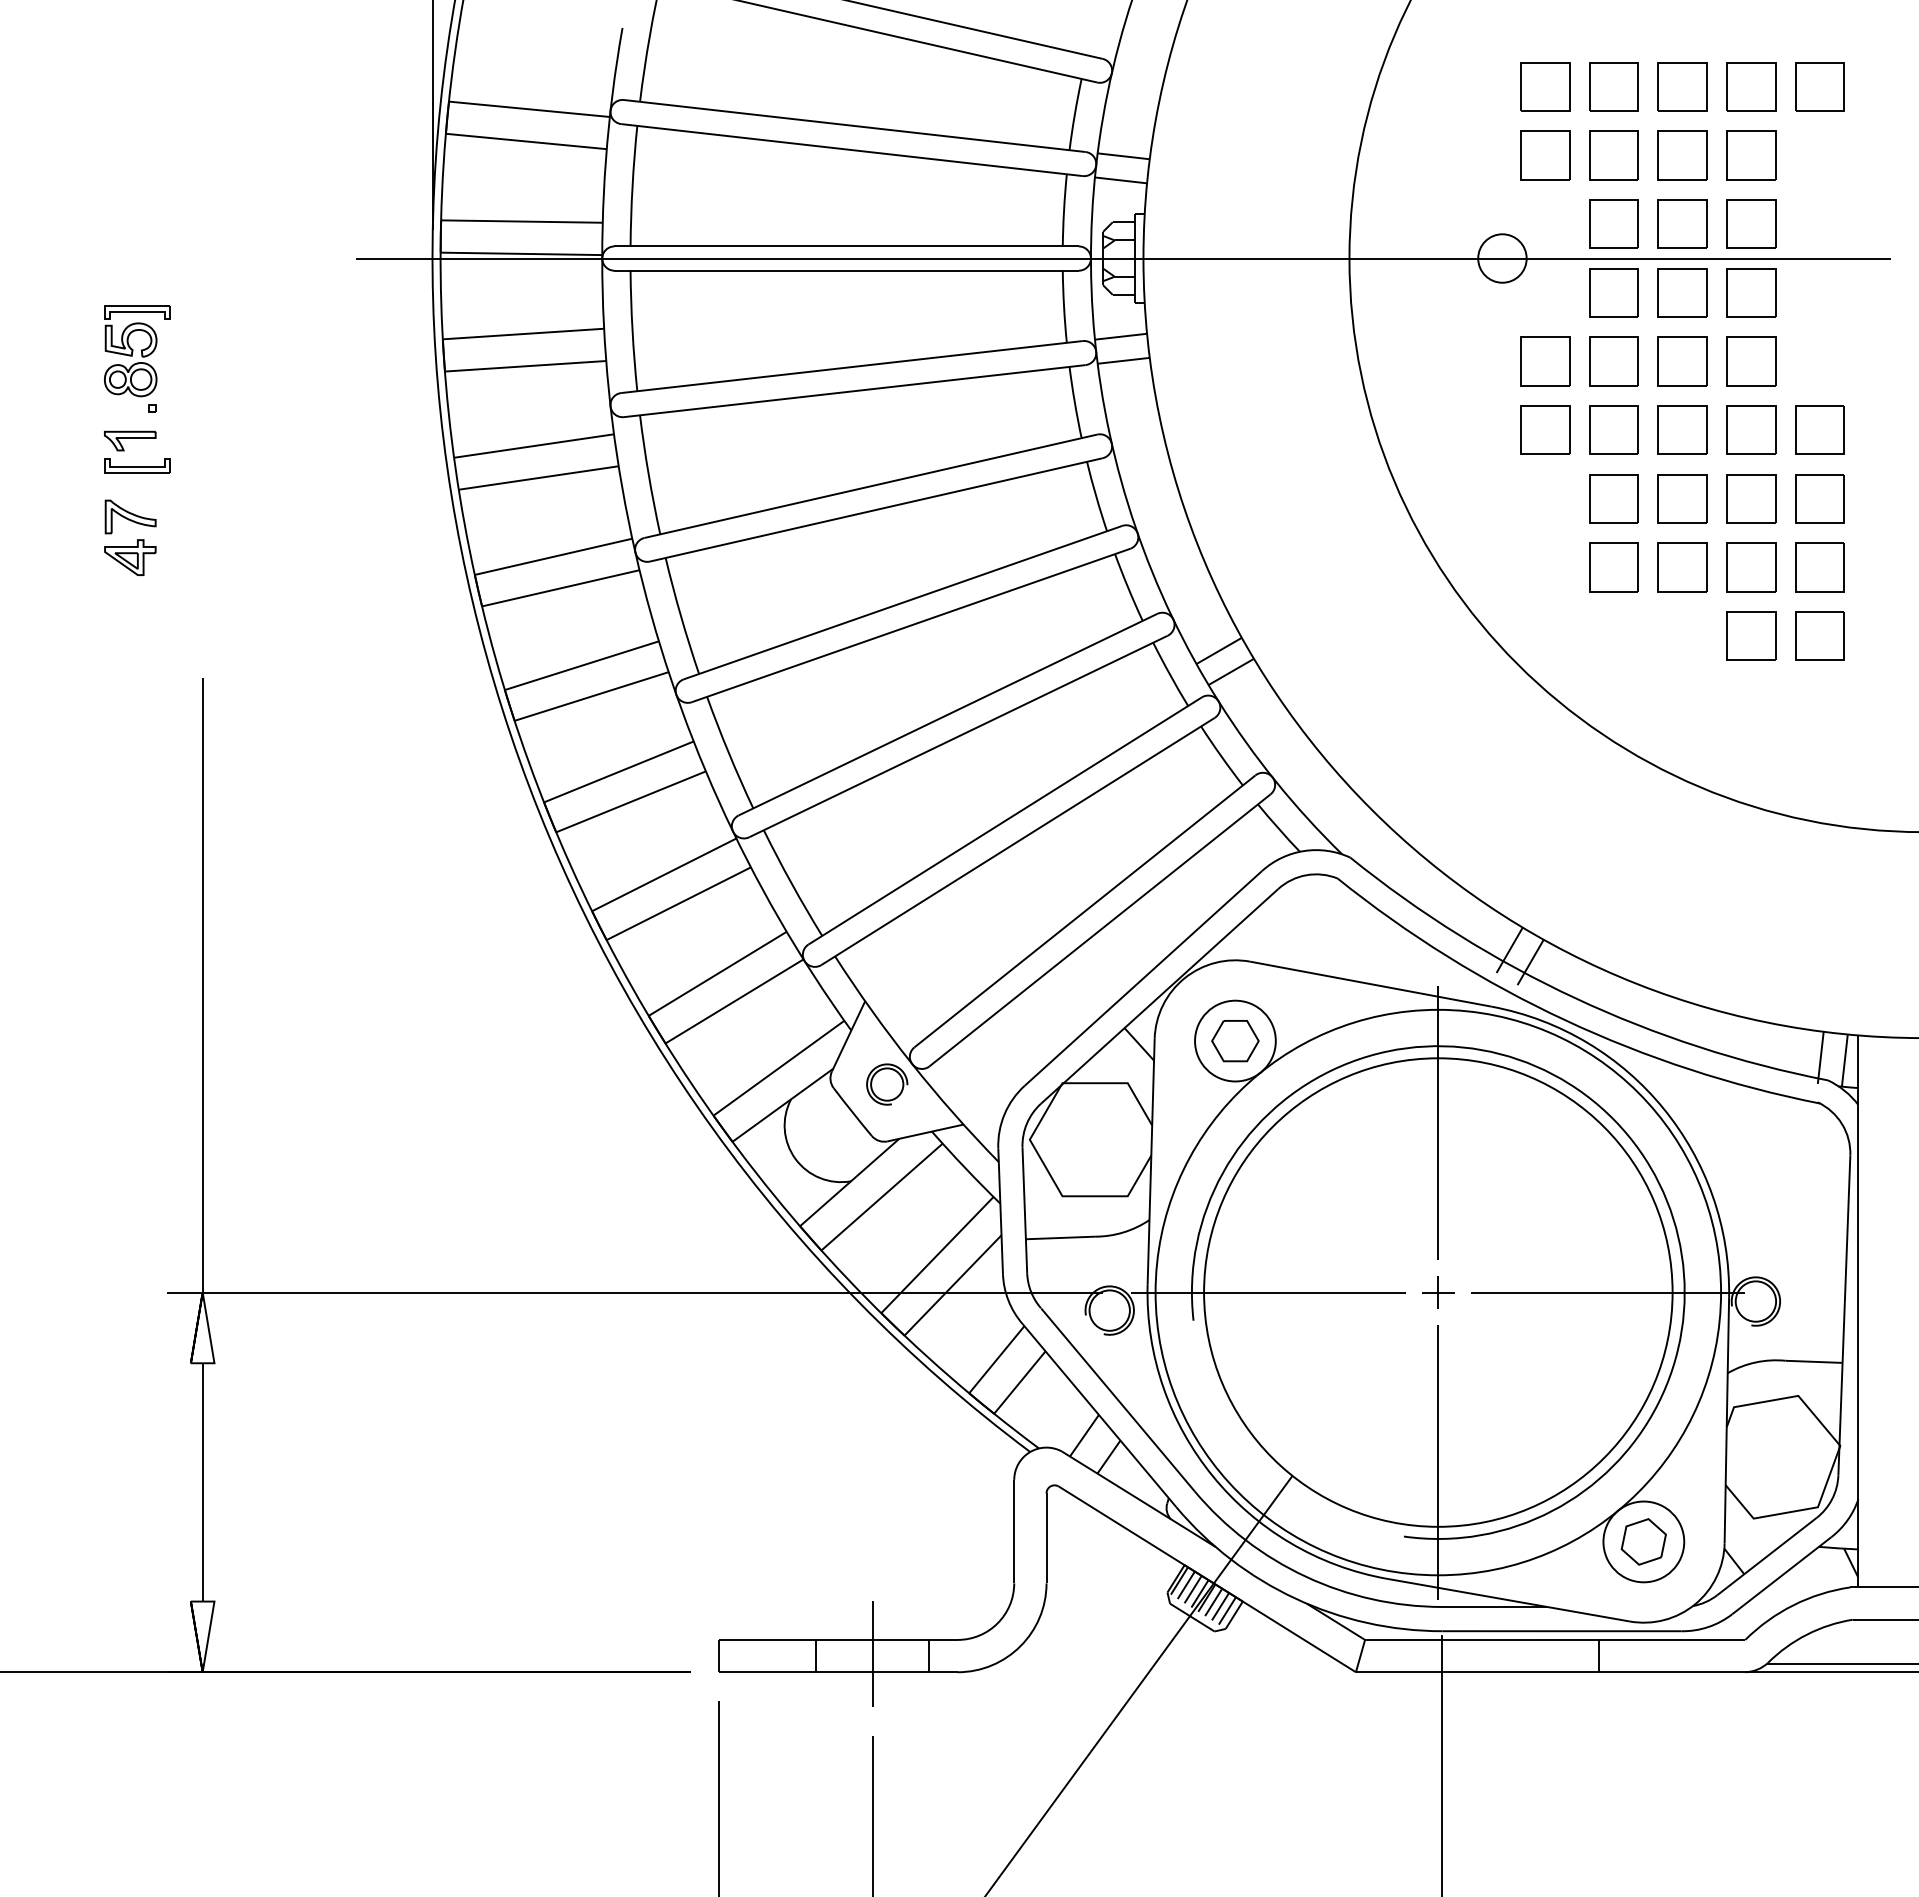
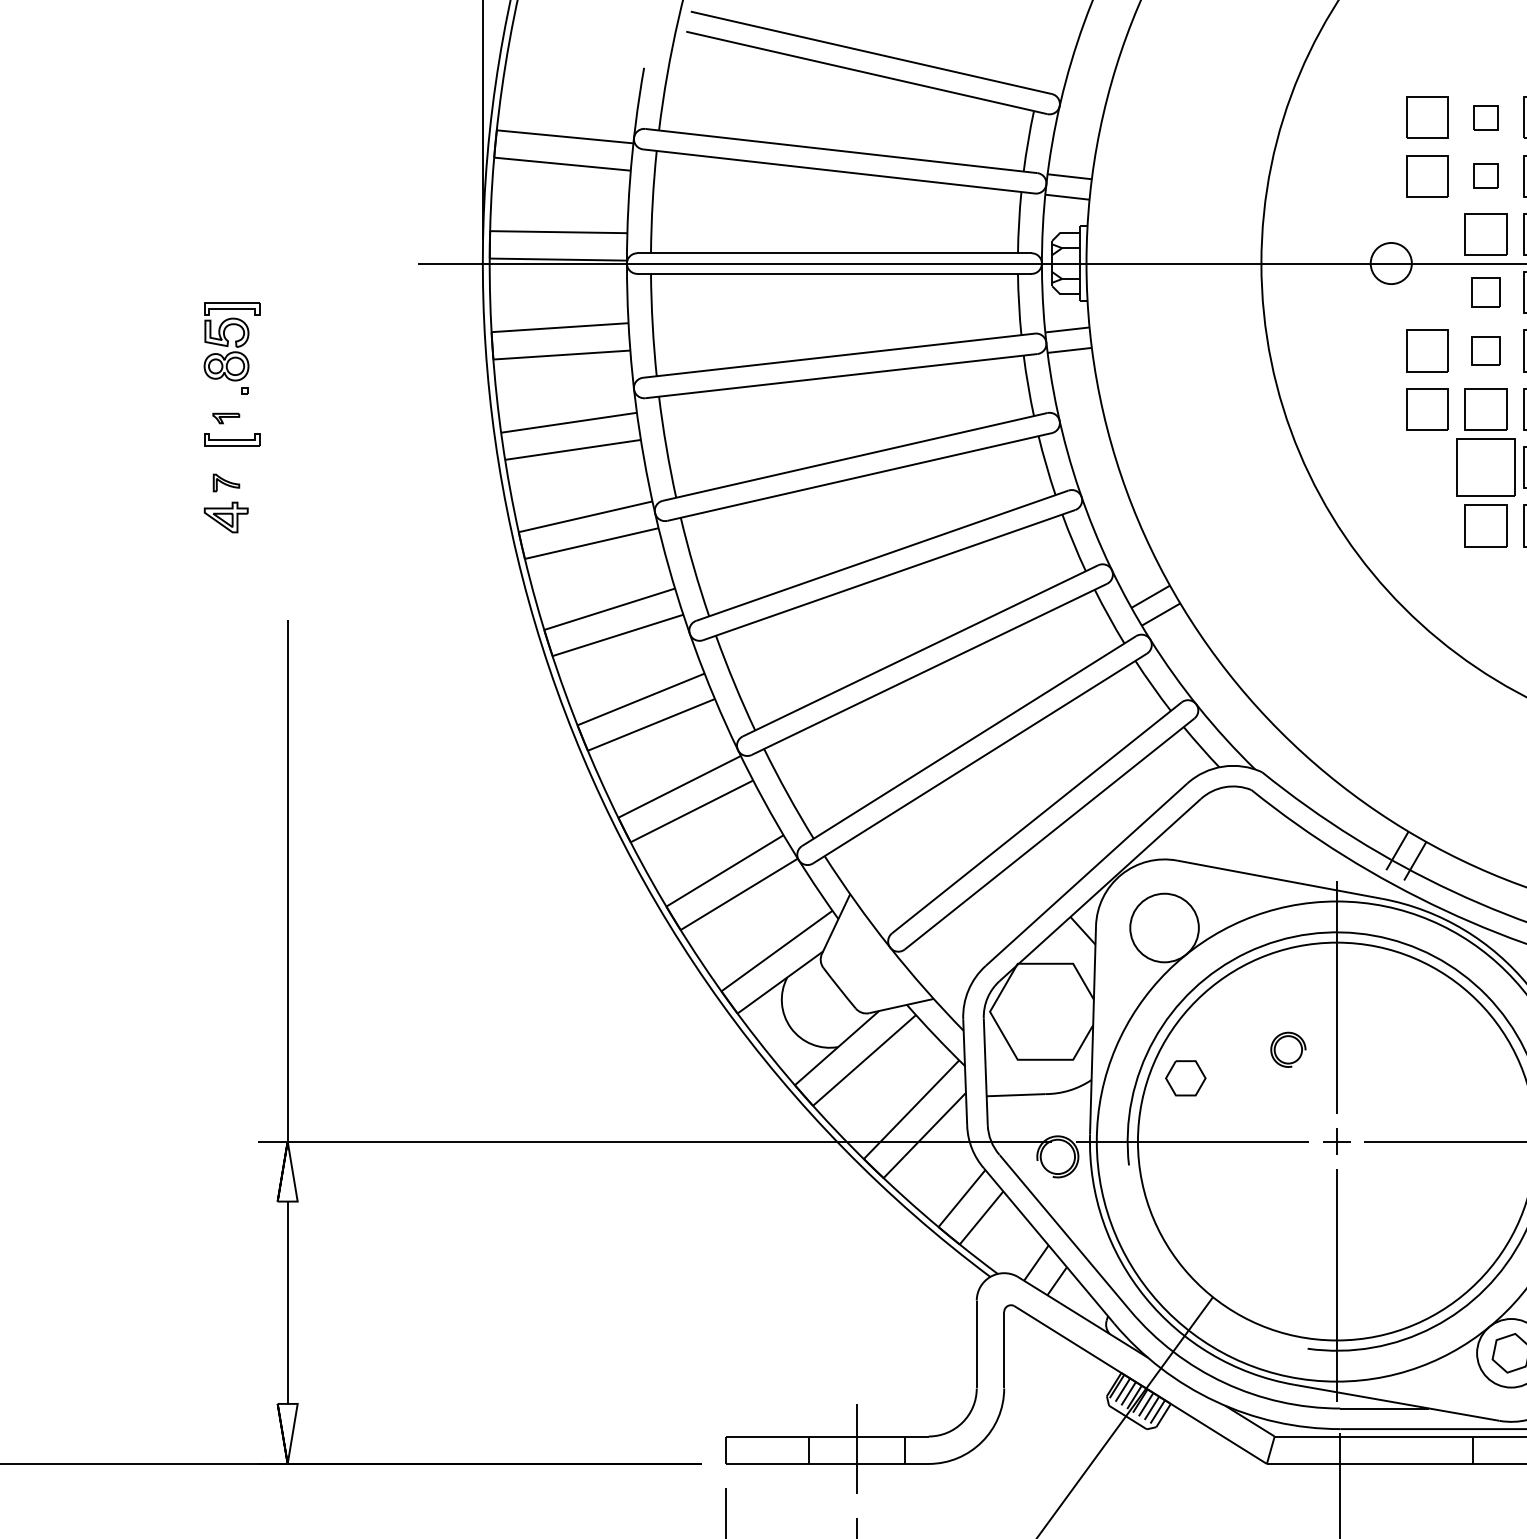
part: (1613, 86) -> (1485, 117), size x0.6
part: (1613, 155) -> (1485, 176), size x0.6
part: (1613, 292) -> (1485, 292), size x0.7
part: (1613, 361) -> (1485, 350), size x0.7
part: (130, 440) -> (226, 418), size x0.6
part: (1613, 498) -> (1485, 467), size x1.4
part: (130, 516) -> (226, 482), size x0.6
part: (1235, 1041) -> (1185, 1078), moved
part: (887, 1084) -> (1288, 1049), moved

